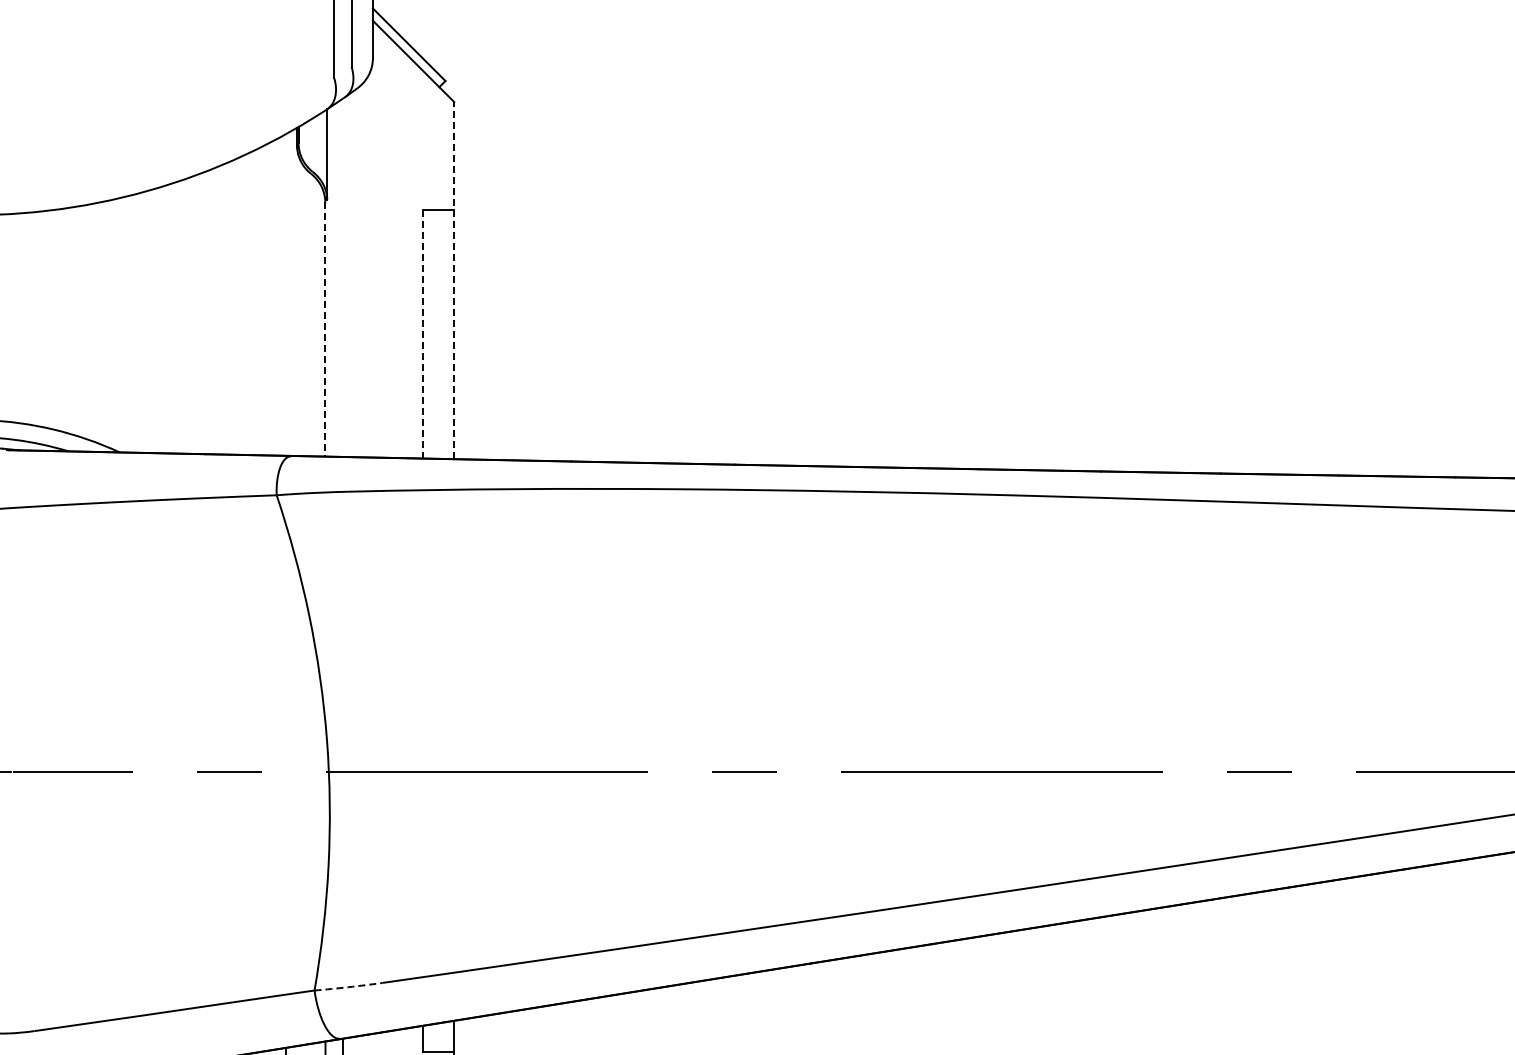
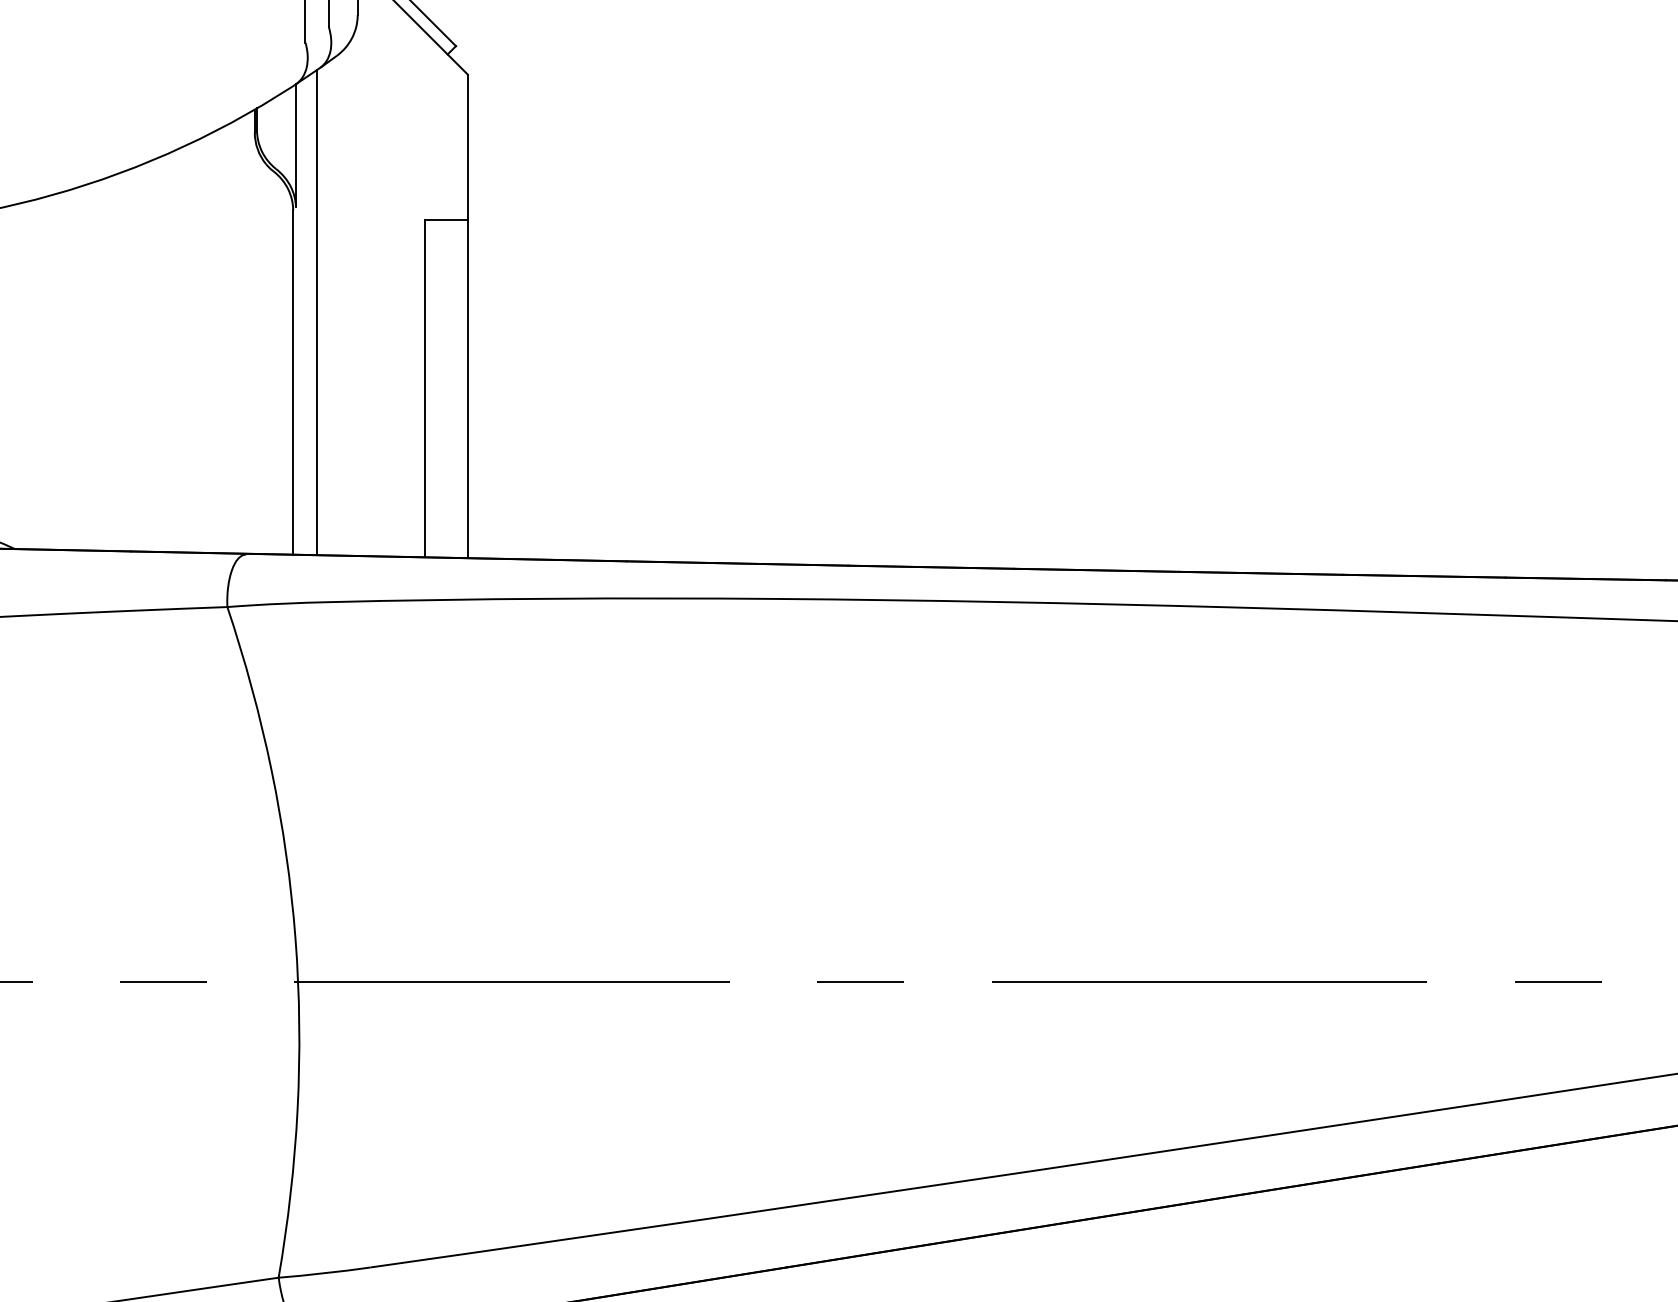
line: (342, 277) -> (316, 312), added
line: (454, 280) -> (468, 316), dashed -> solid
line: (325, 329) -> (293, 382), dashed -> solid
line: (422, 334) -> (424, 389), dashed -> solid
arc: (348, 987) -> (324, 1273), dashed -> solid

